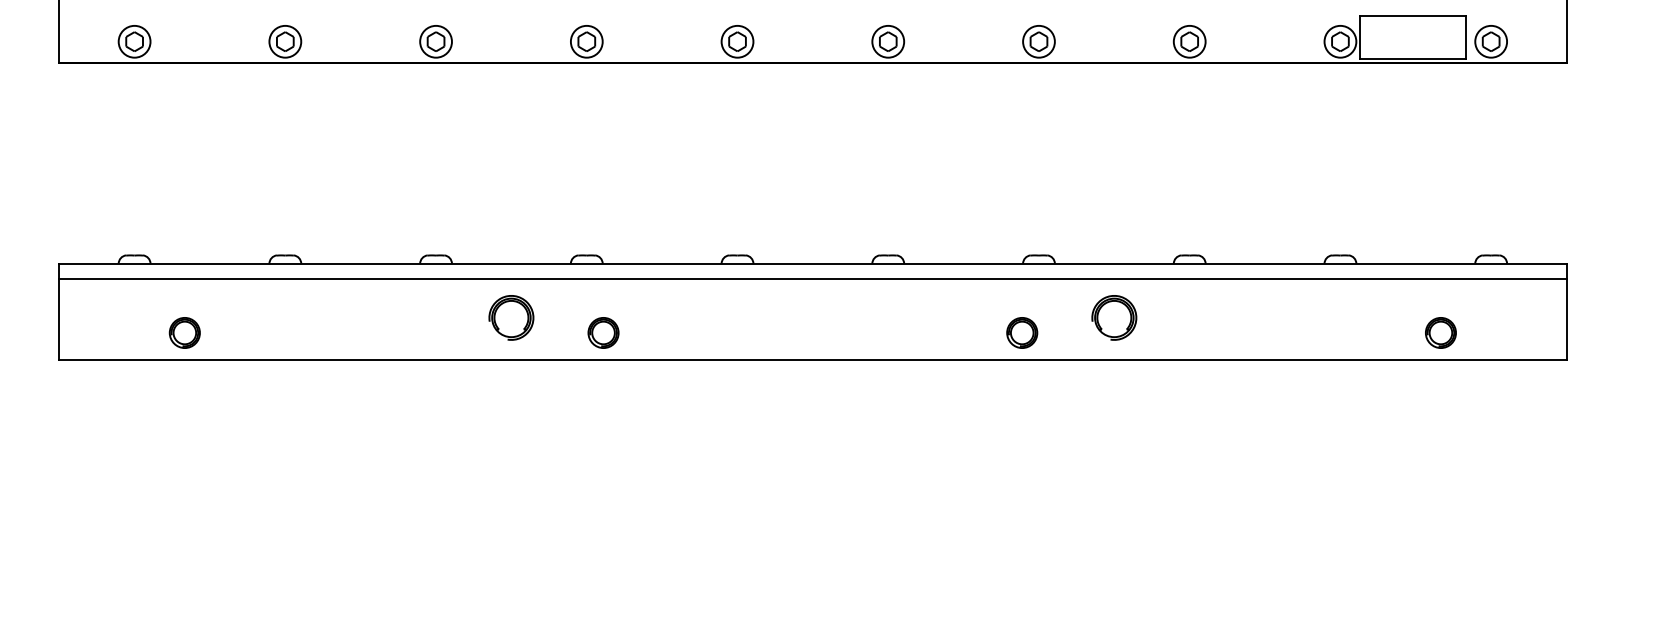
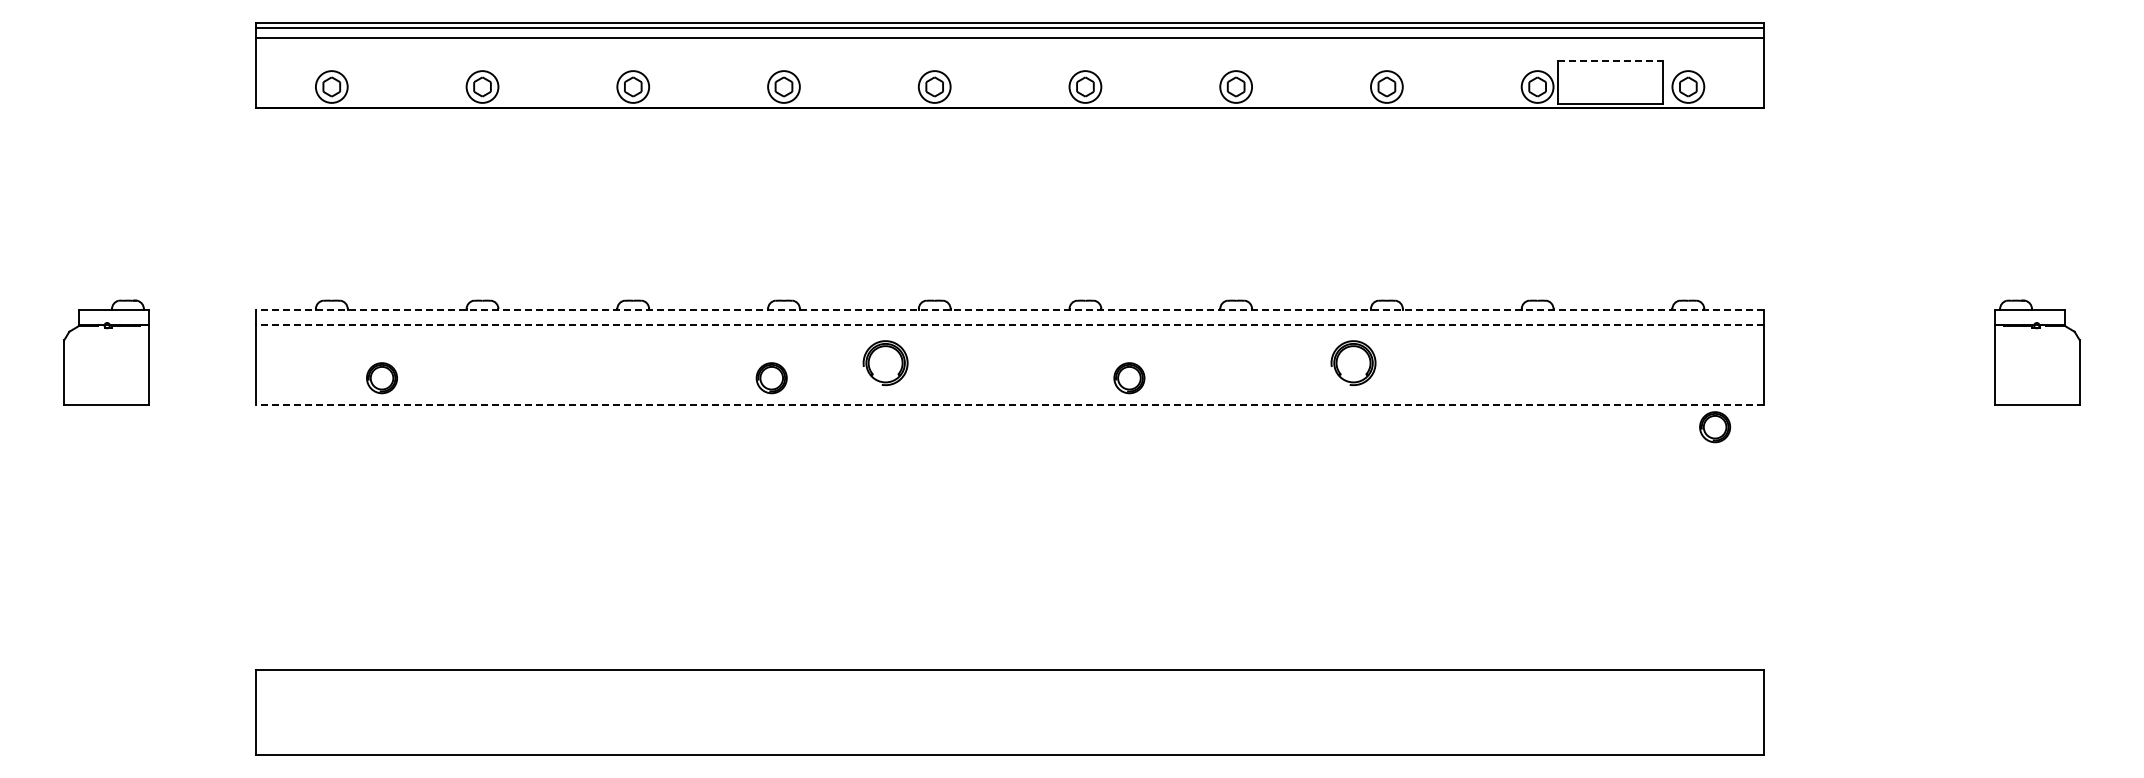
line: (1413, 16) -> (1610, 61), solid -> dashed
line: (813, 264) -> (1010, 309), solid -> dashed
line: (813, 279) -> (1010, 324), solid -> dashed
part: (511, 317) -> (885, 362), moved
part: (1114, 318) -> (1353, 363), moved
part: (603, 333) -> (771, 378), moved
part: (1022, 333) -> (1129, 378), moved
part: (1441, 333) -> (1715, 427), moved
line: (813, 360) -> (1010, 405), solid -> dashed

